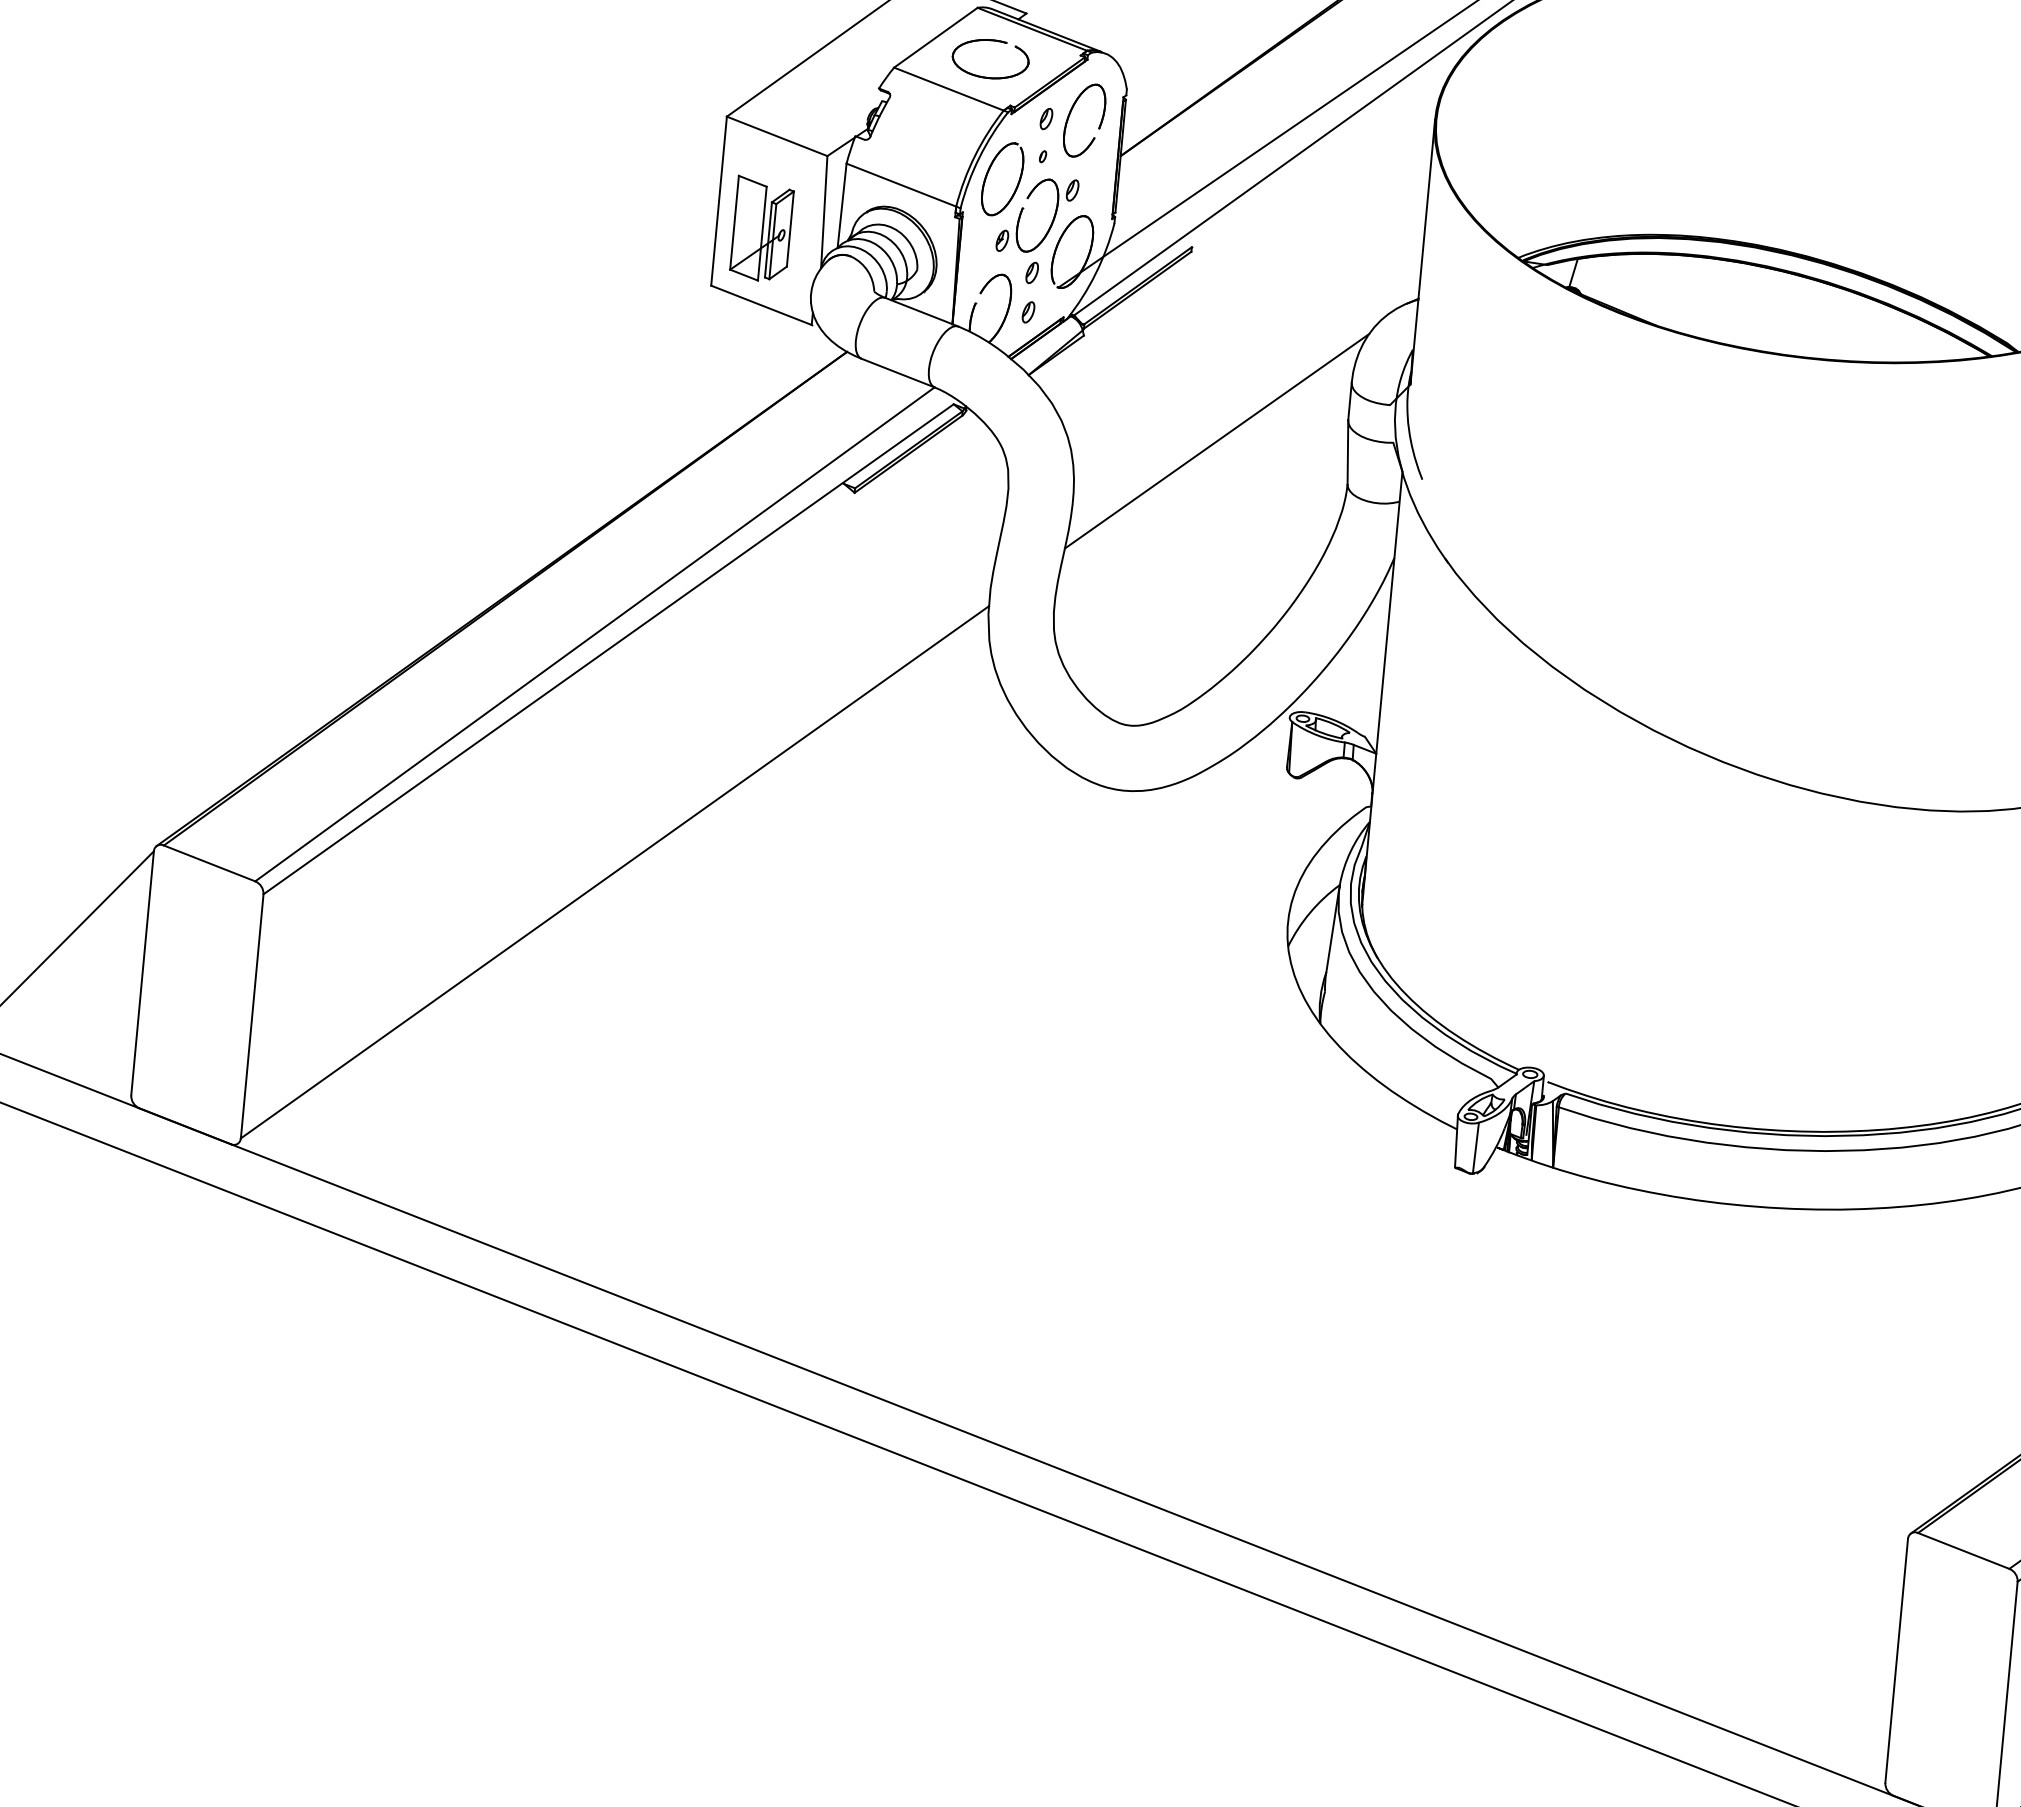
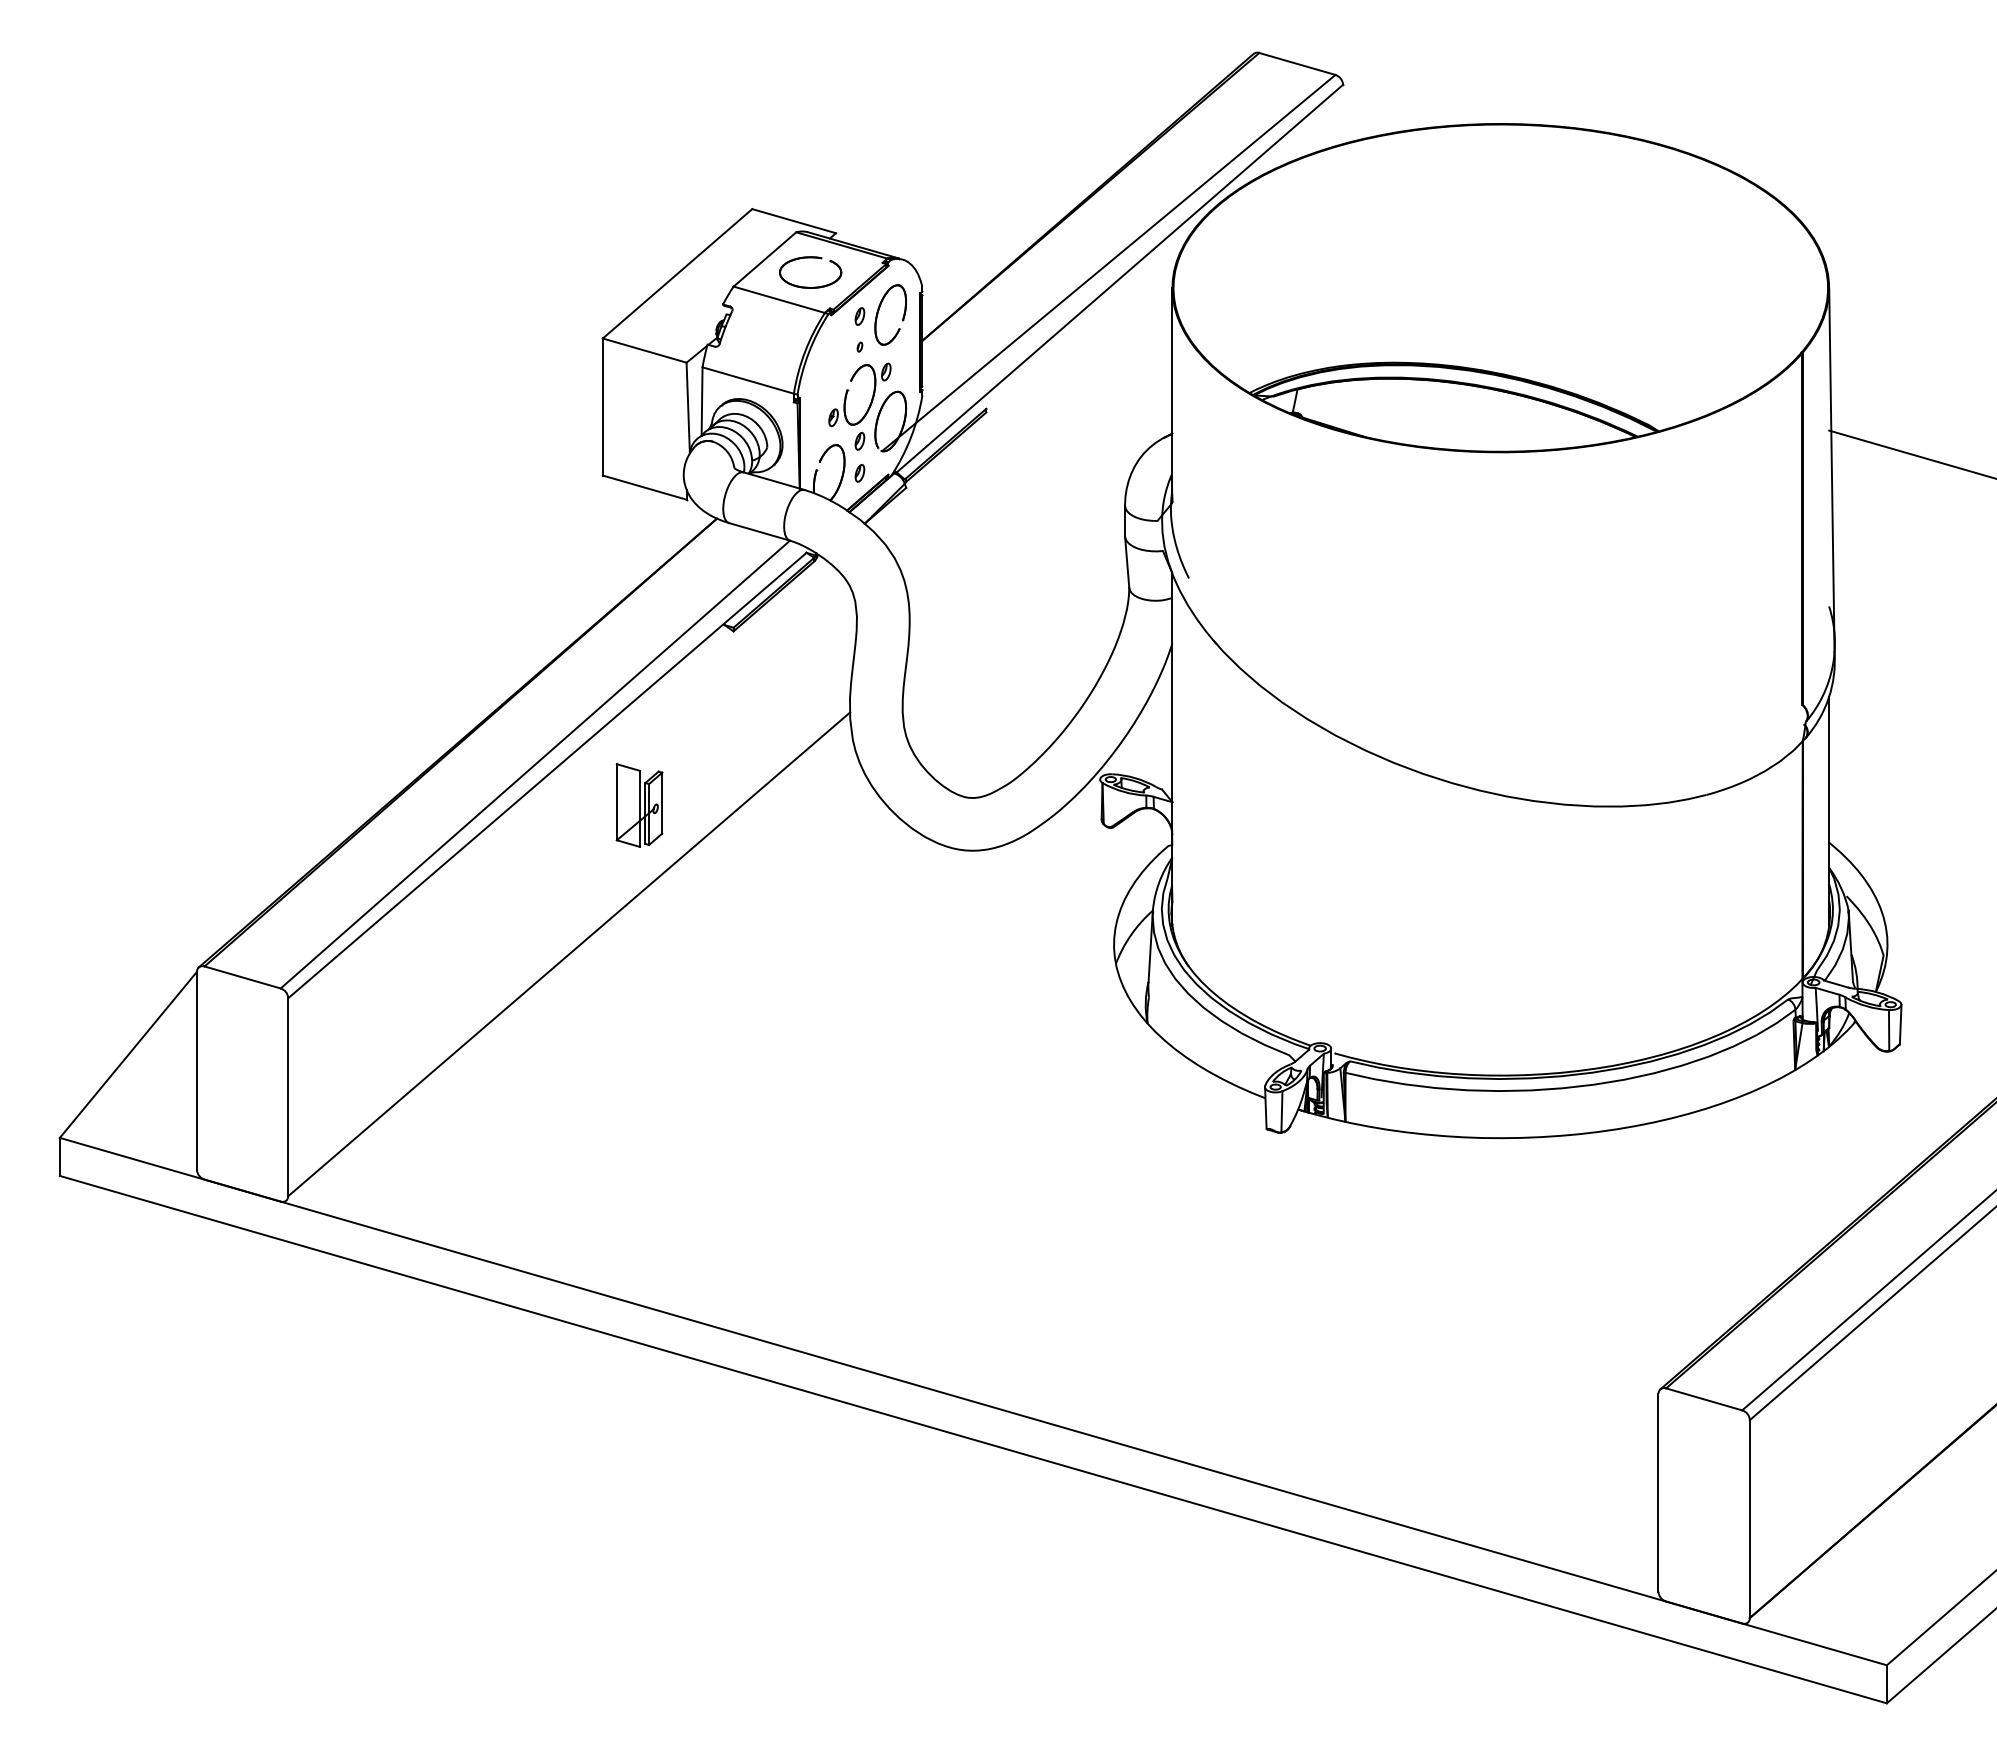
part: (990, 170) -> (818, 362), removed
part: (762, 229) -> (639, 805), moved
line: (1216, 440) -> (1020, 562), removed

